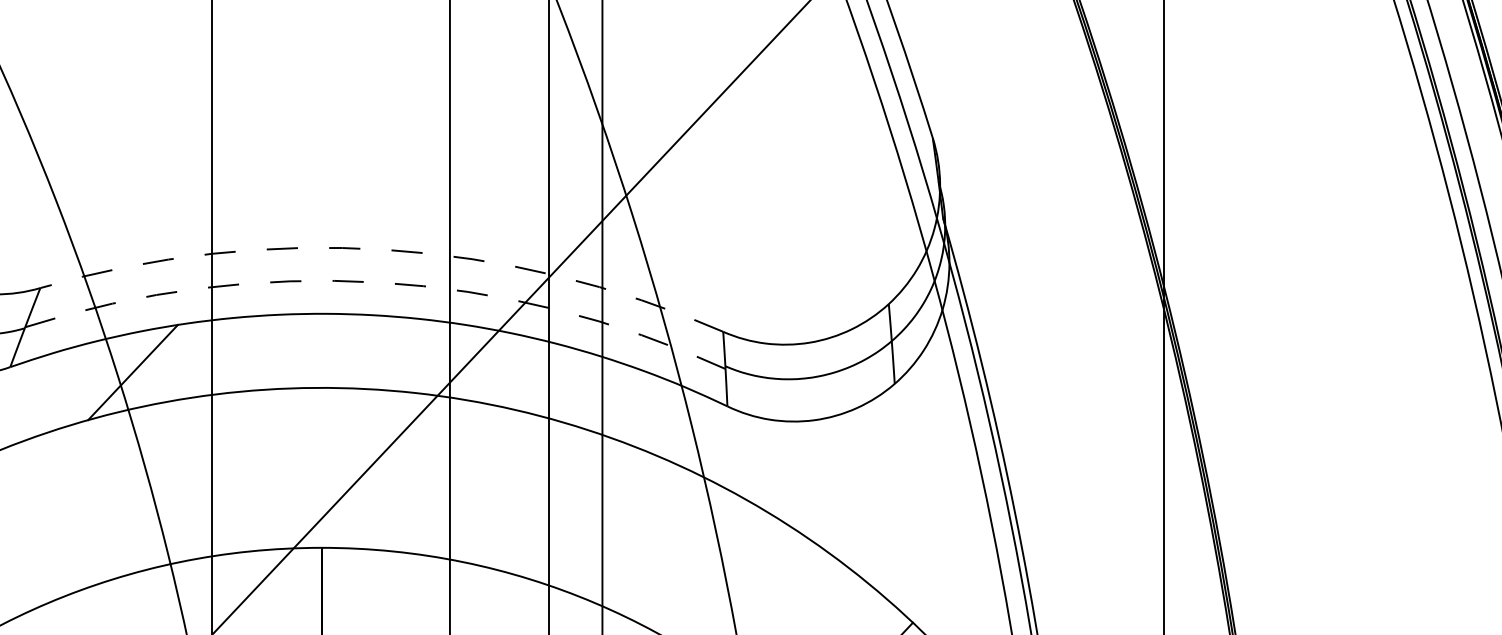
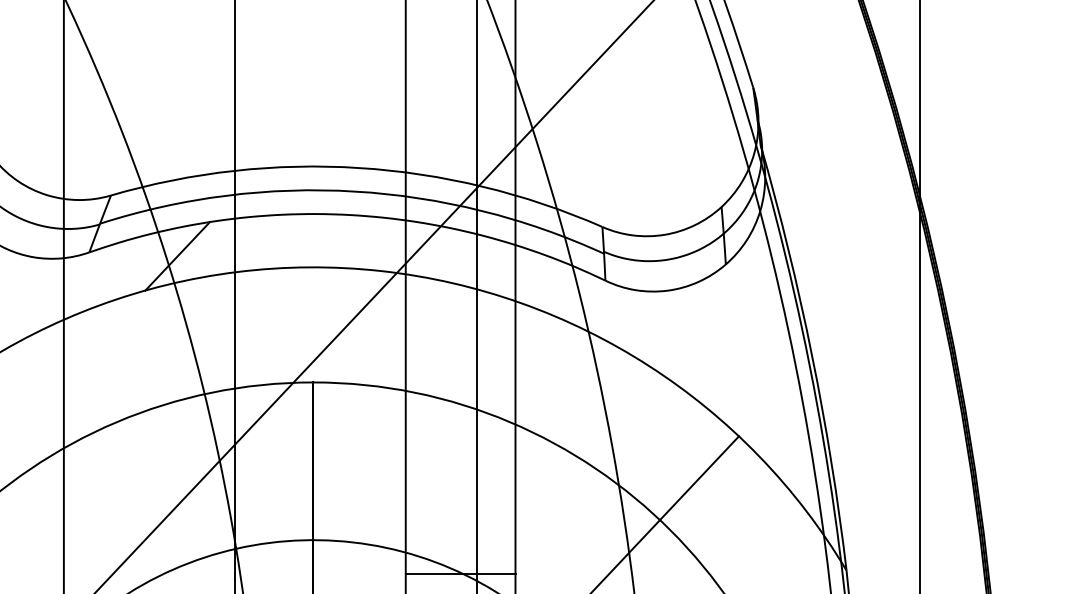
arc: (385, 250) -> (359, 168), dashed -> solid
arc: (378, 282) -> (354, 191), dashed -> solid

